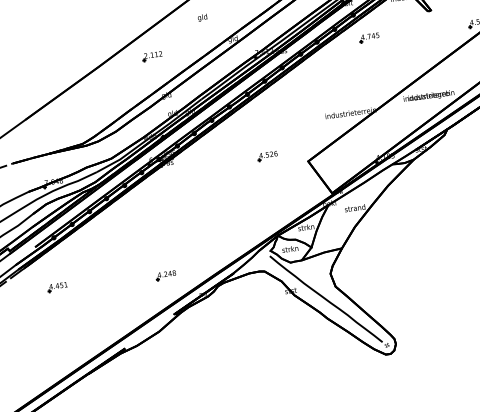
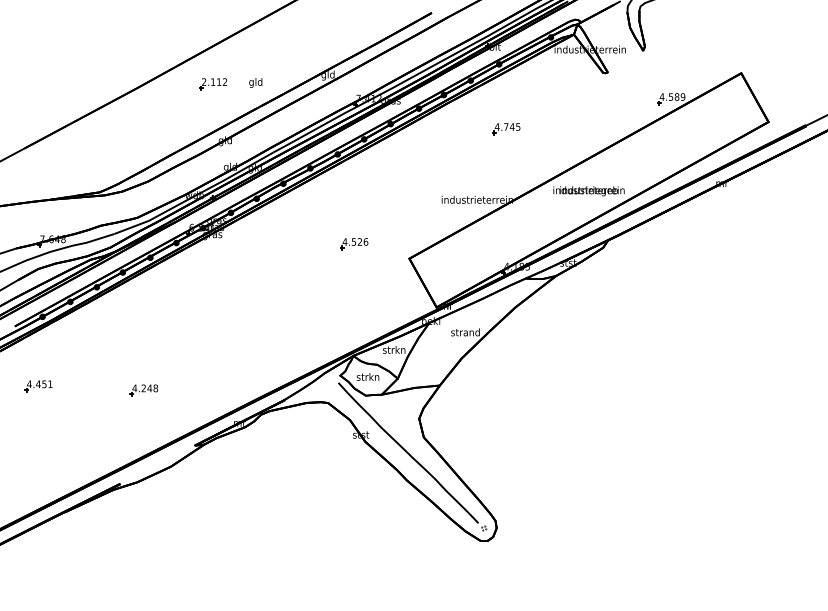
text: (202, 17) -> (255, 82), moved
part: (369, 38) -> (506, 129), moved
part: (165, 275) -> (143, 390), moved

